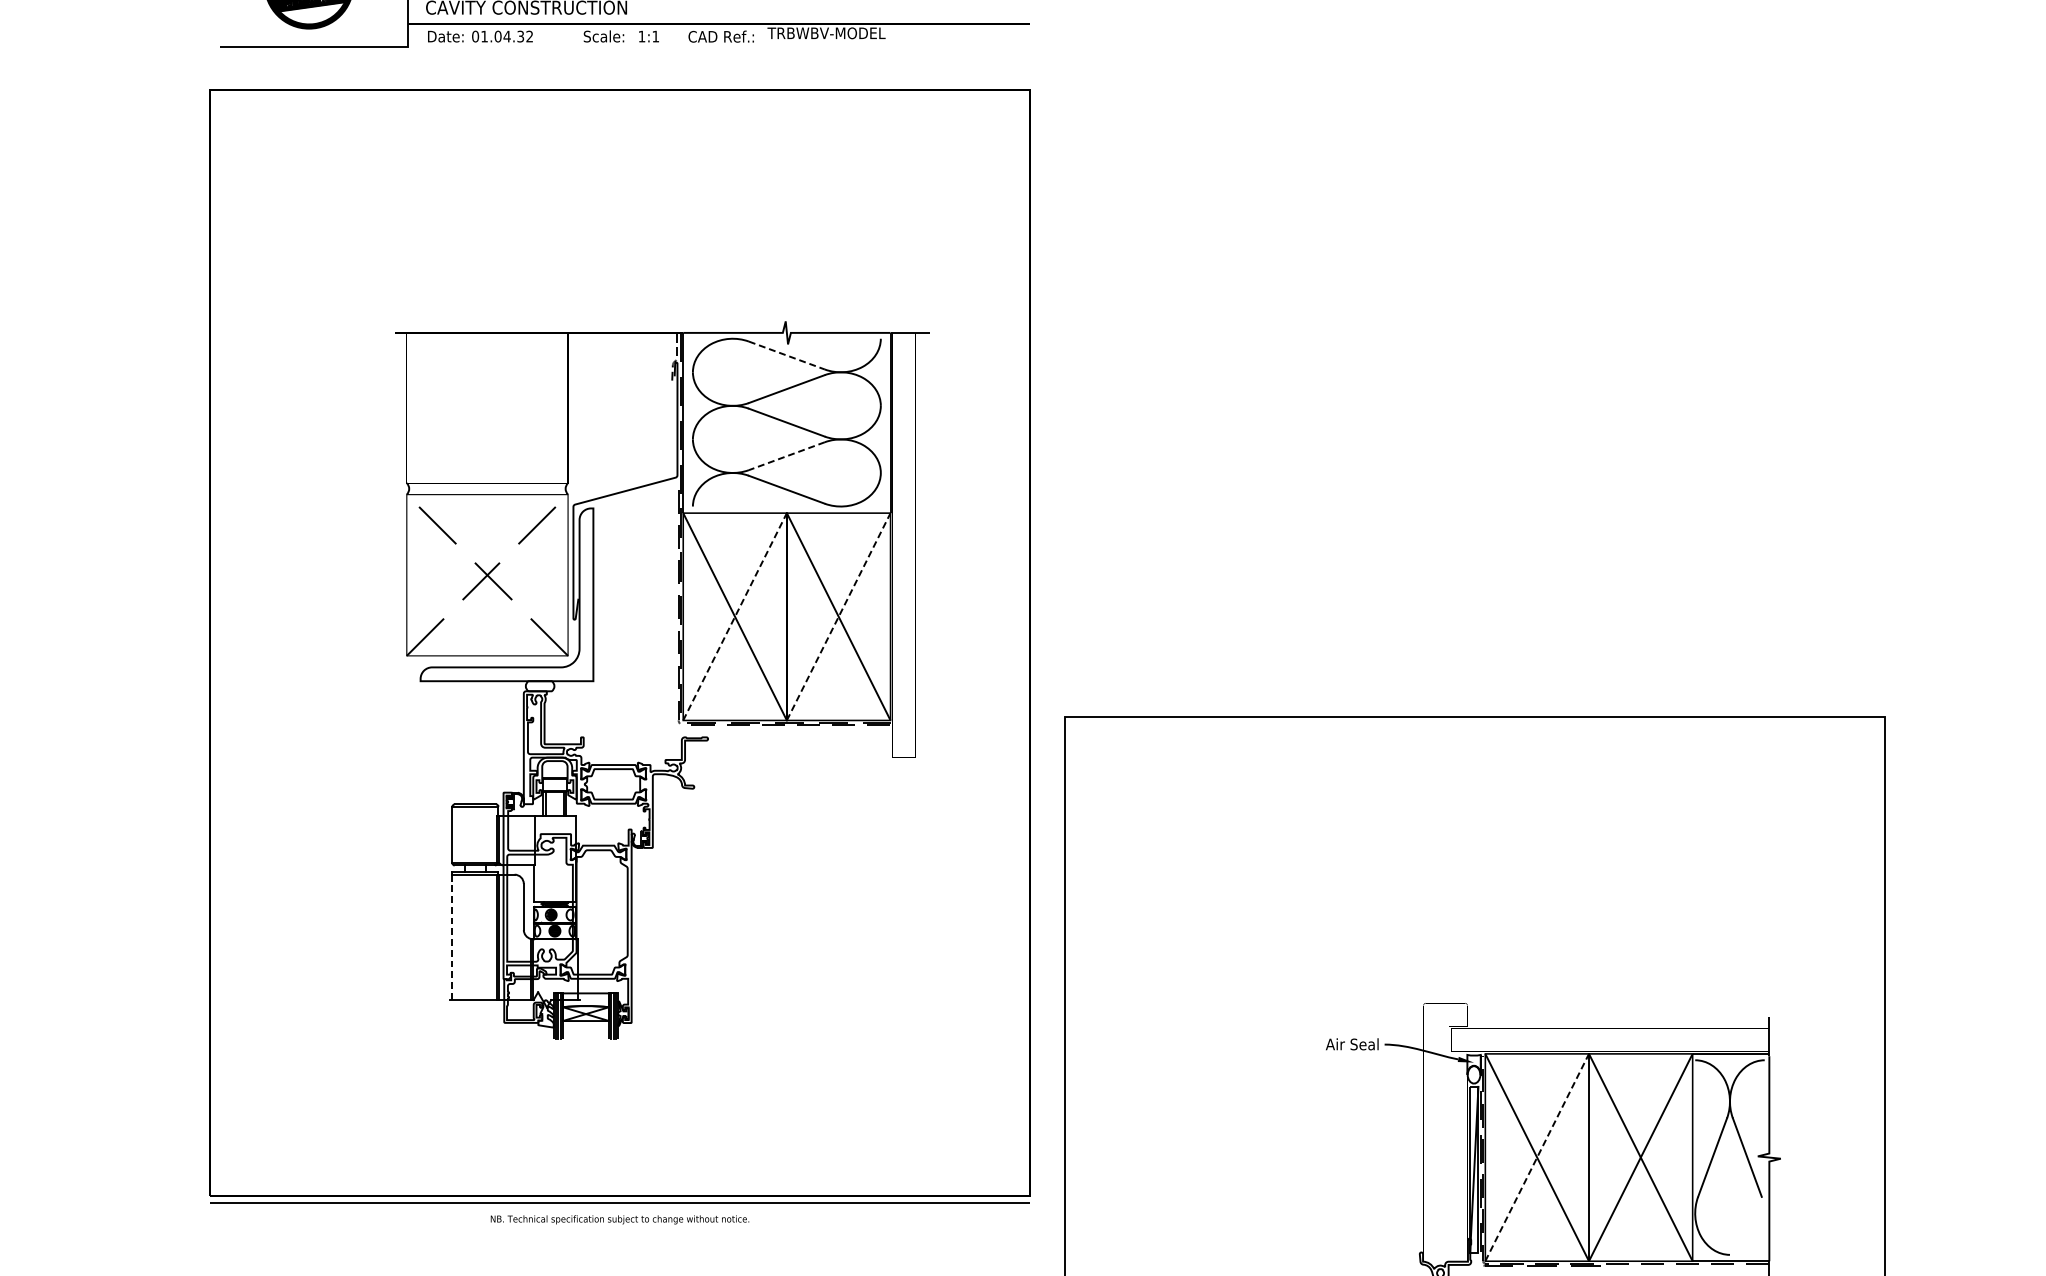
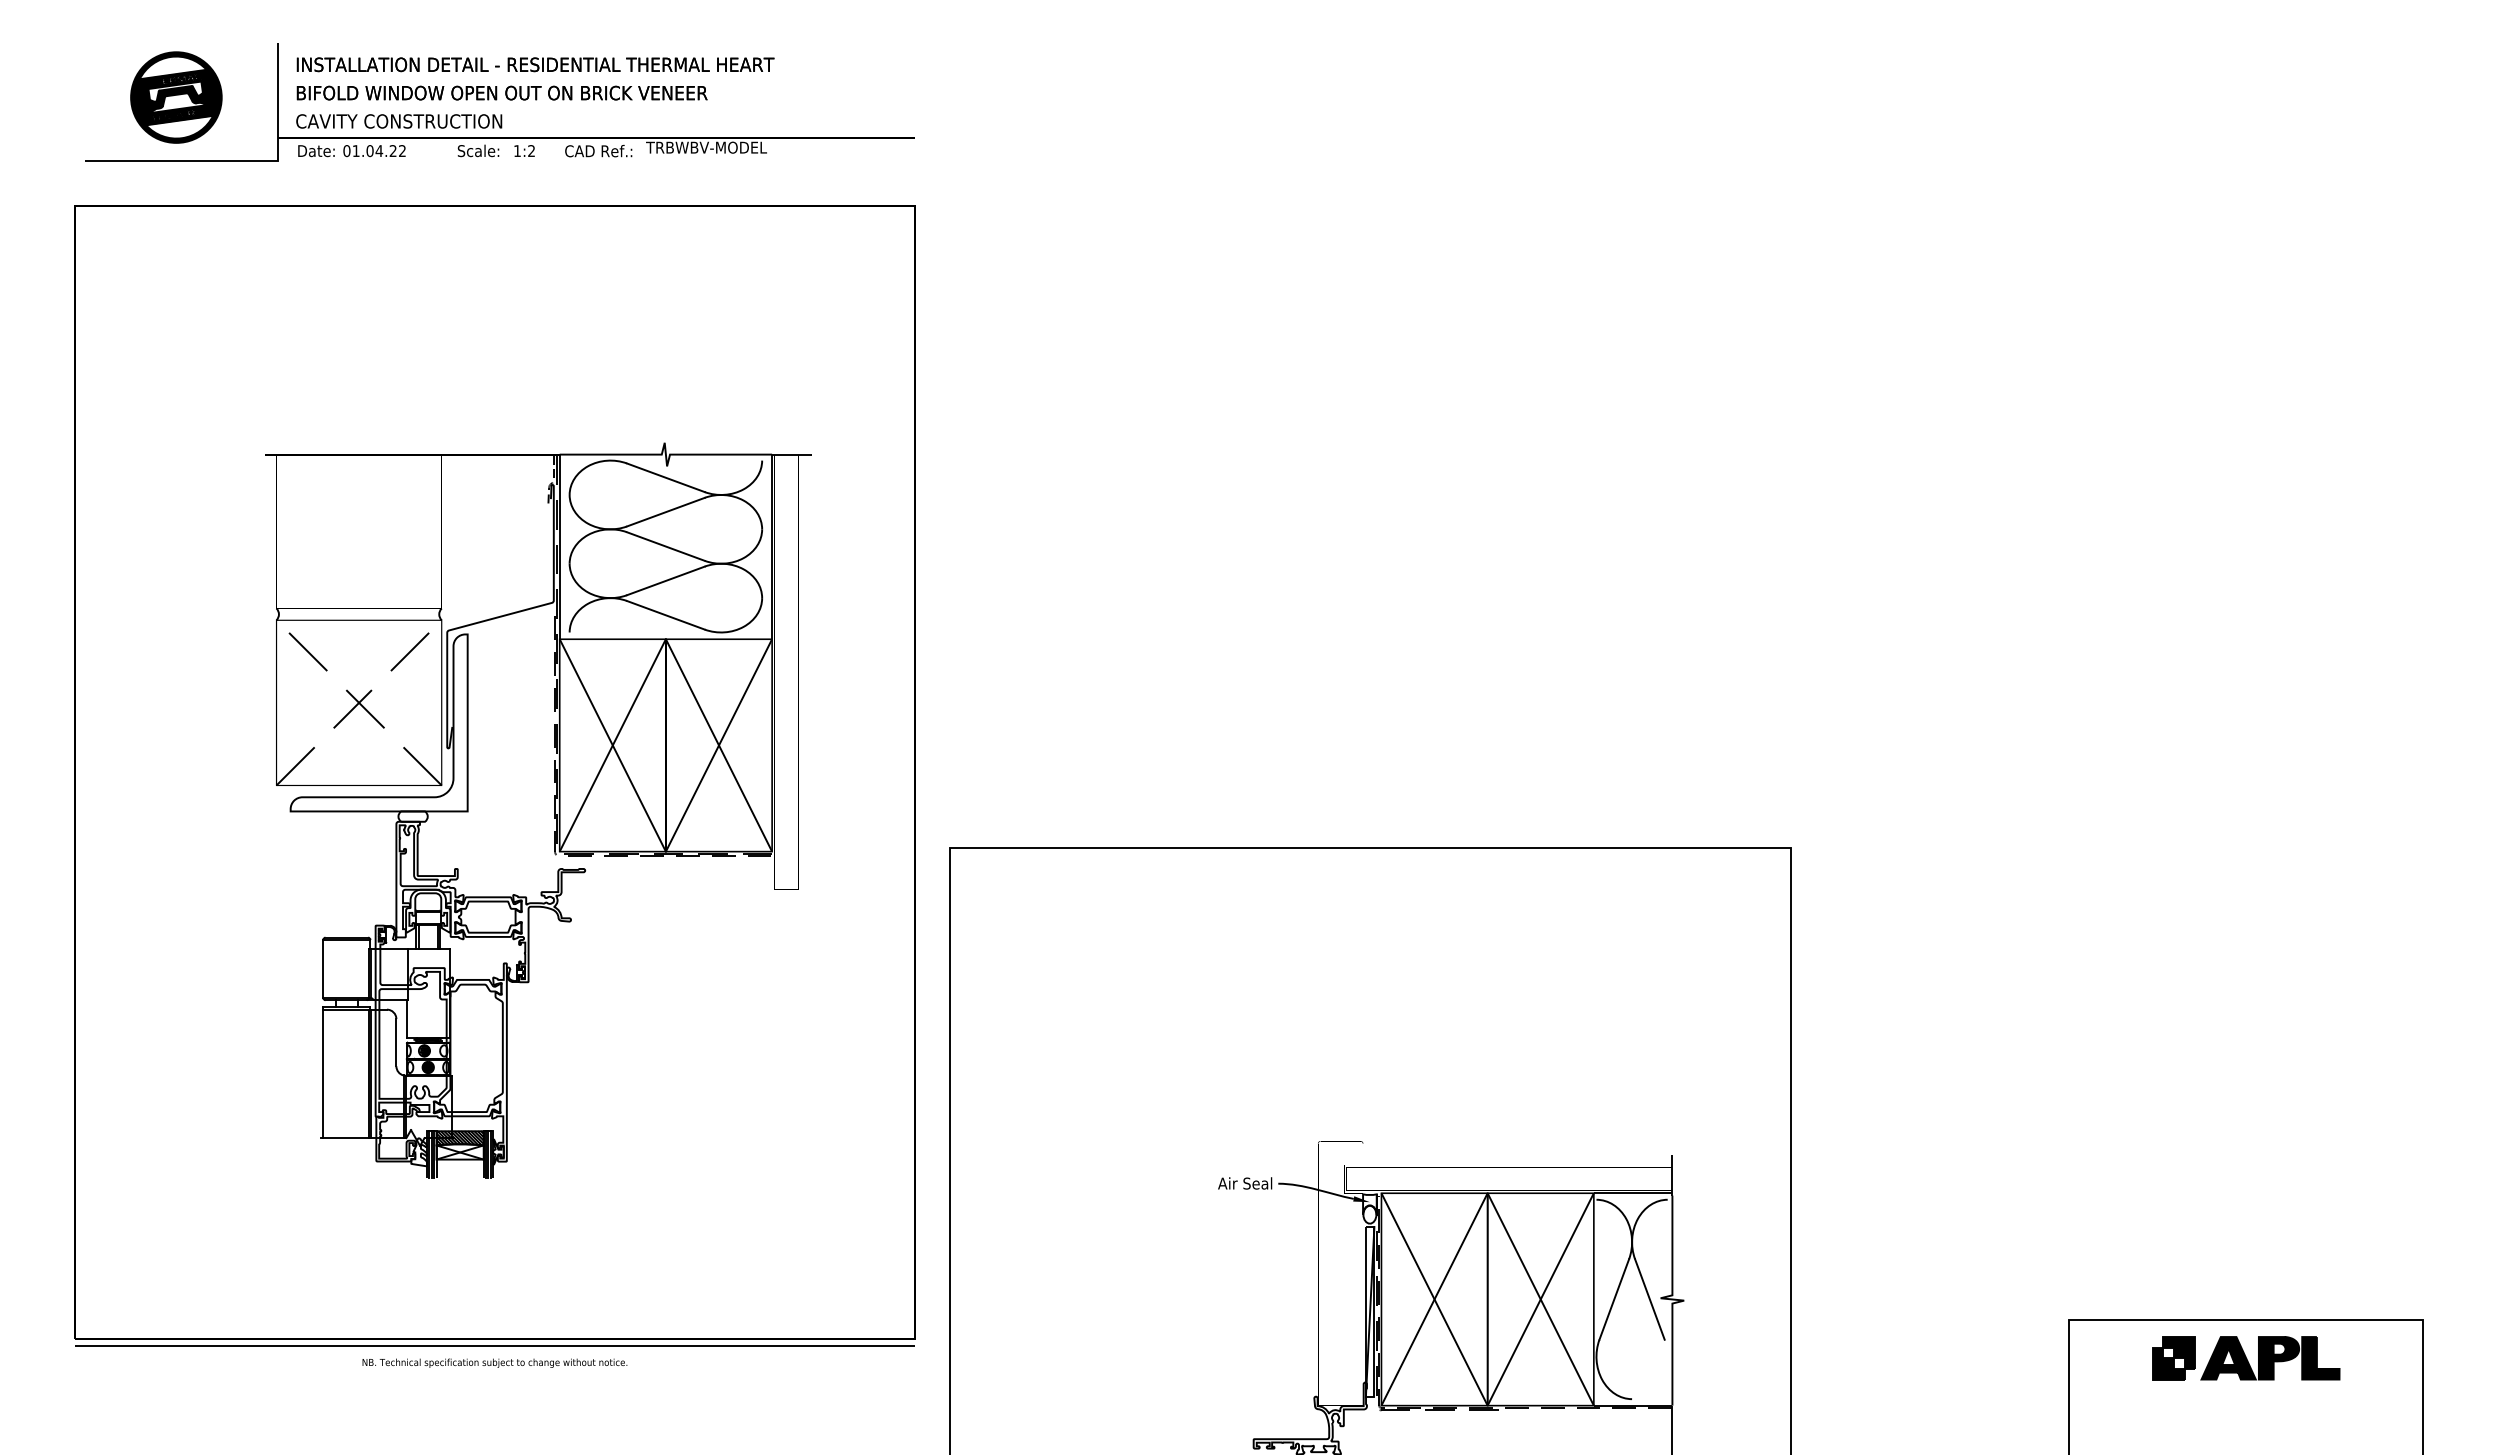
text: (655, 36) -> (531, 150), 1:1 -> 1:2
text: (520, 37) -> (392, 151), 01.04.32 -> 01.04.22
line: (787, 355) -> (666, 477), dashed -> solid
line: (786, 456) -> (665, 581), dashed -> solid
line: (734, 616) -> (612, 745), dashed -> solid
line: (839, 616) -> (719, 745), dashed -> solid
line: (452, 937) -> (323, 1074), dashed -> solid
hatch: (585, 1000) -> (459, 1138), added
line: (1537, 1157) -> (1434, 1299), dashed -> solid

